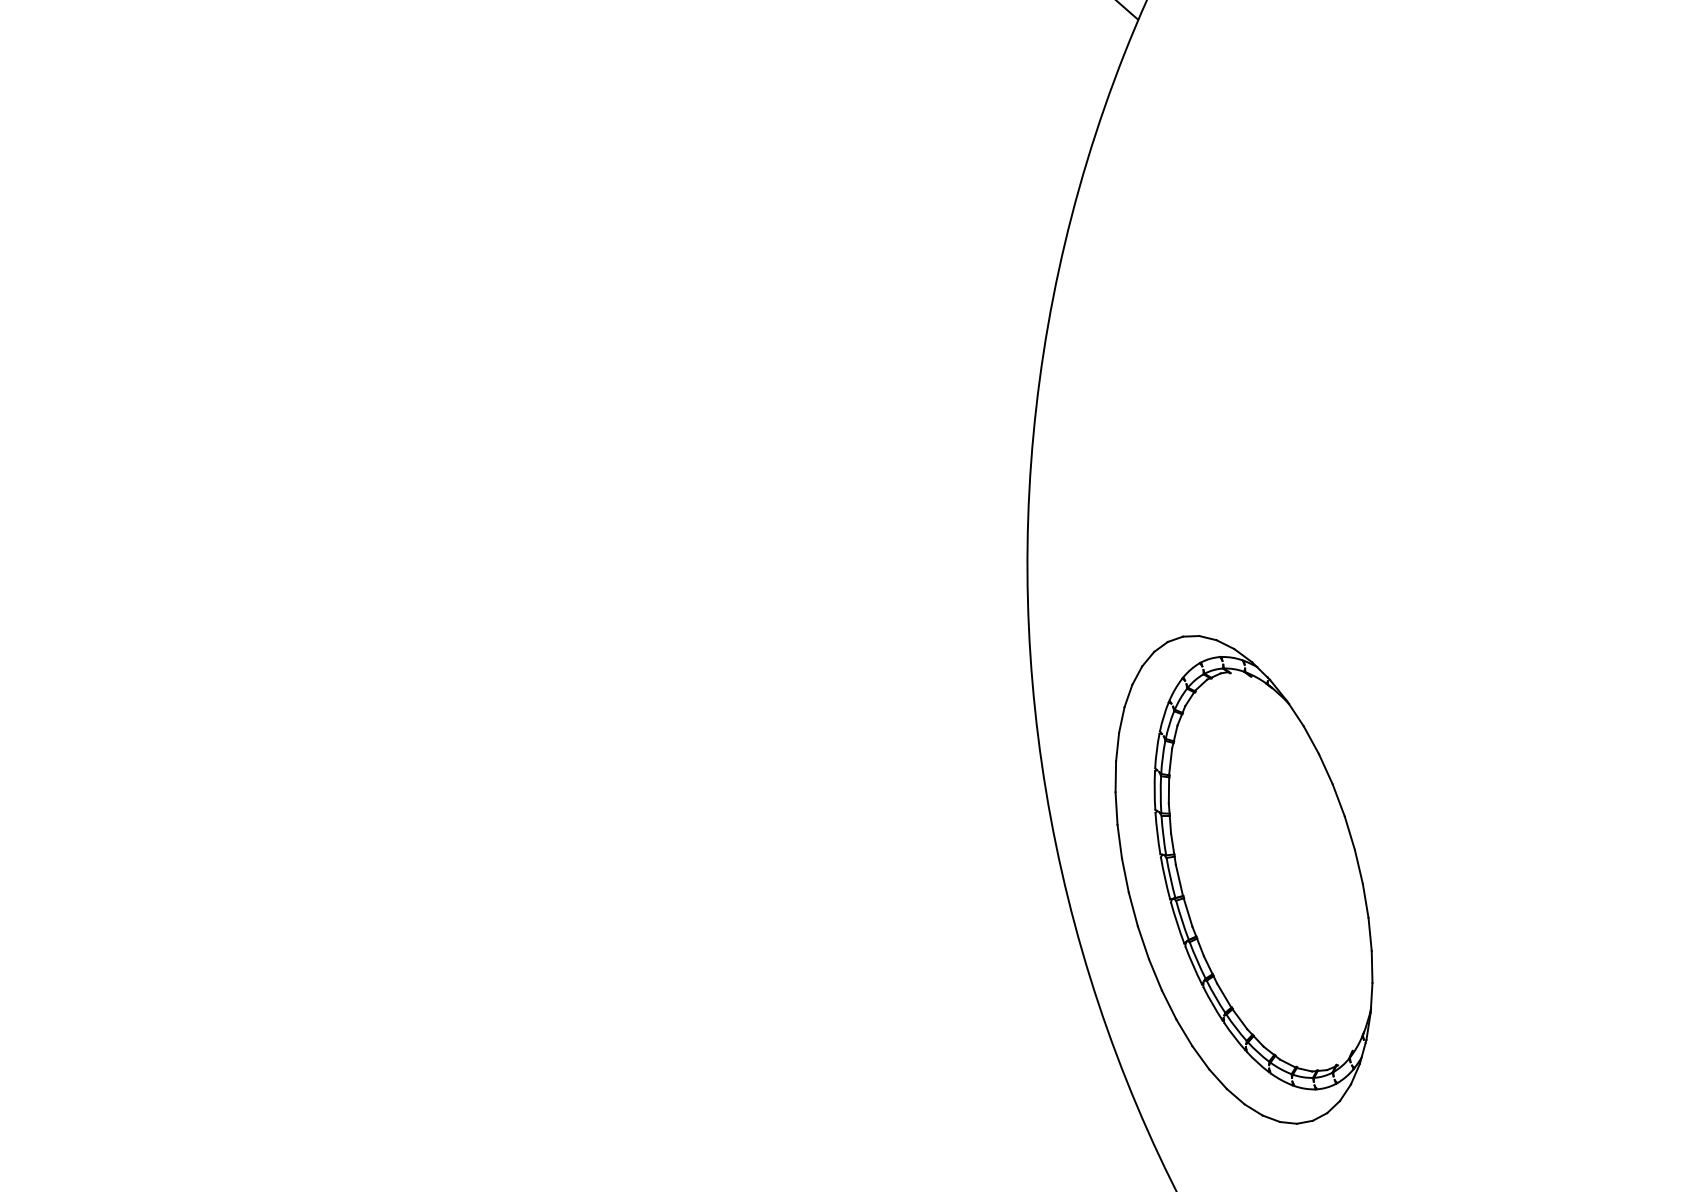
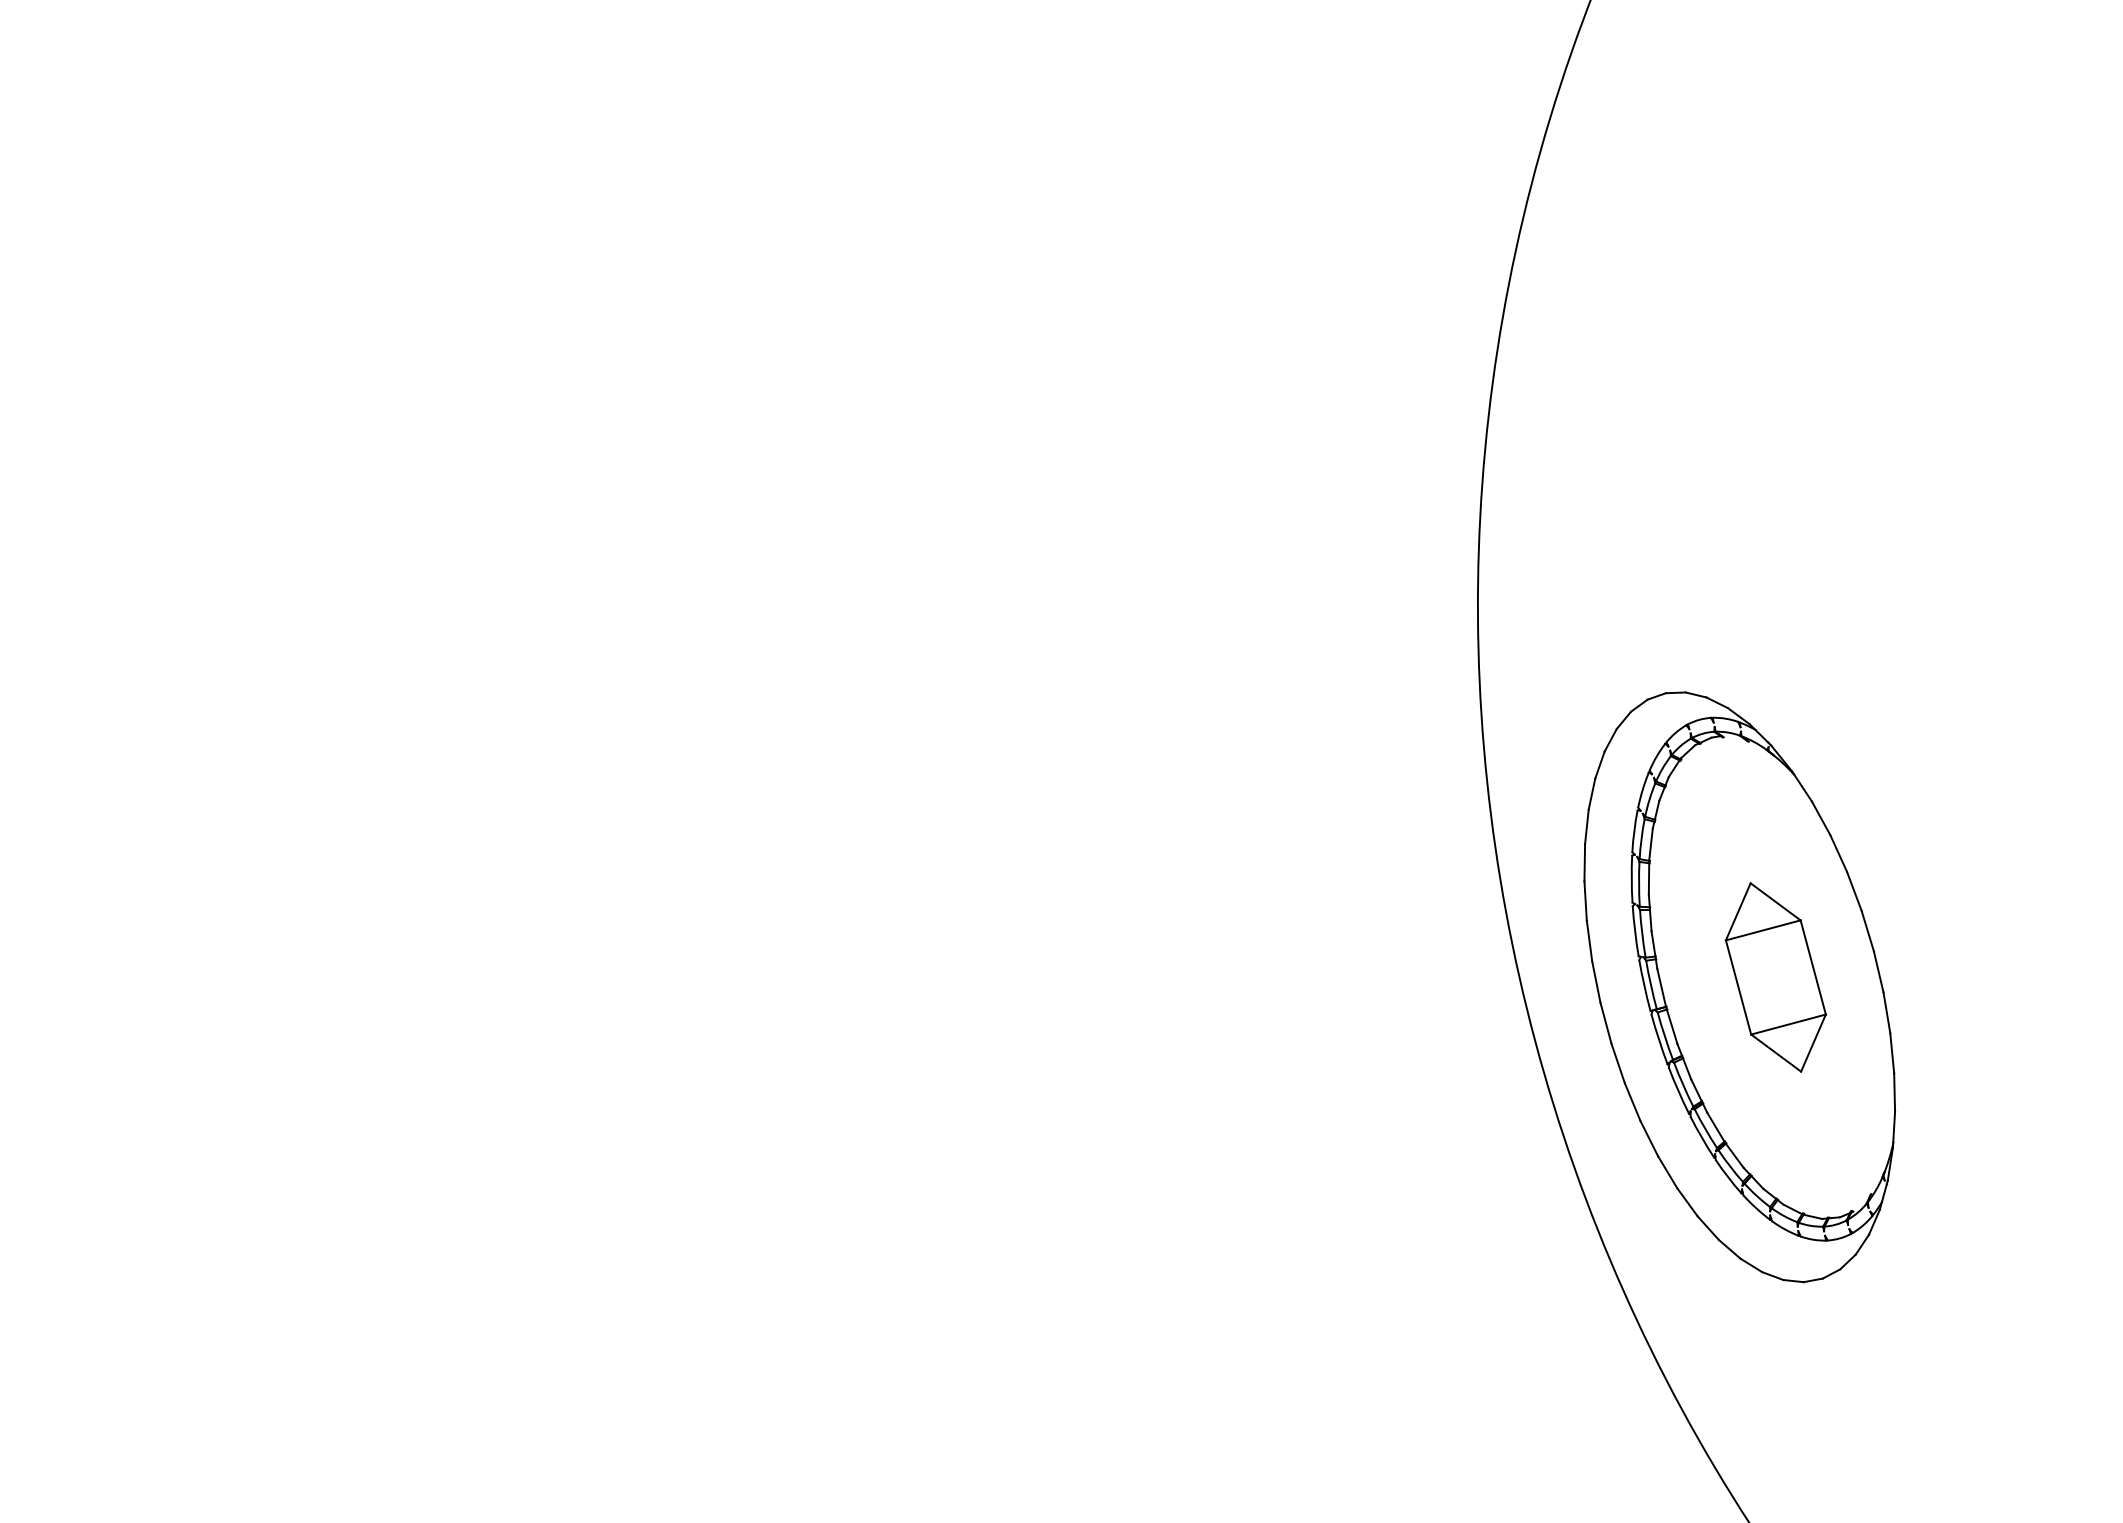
part: (1273, 871) -> (1775, 977), added

